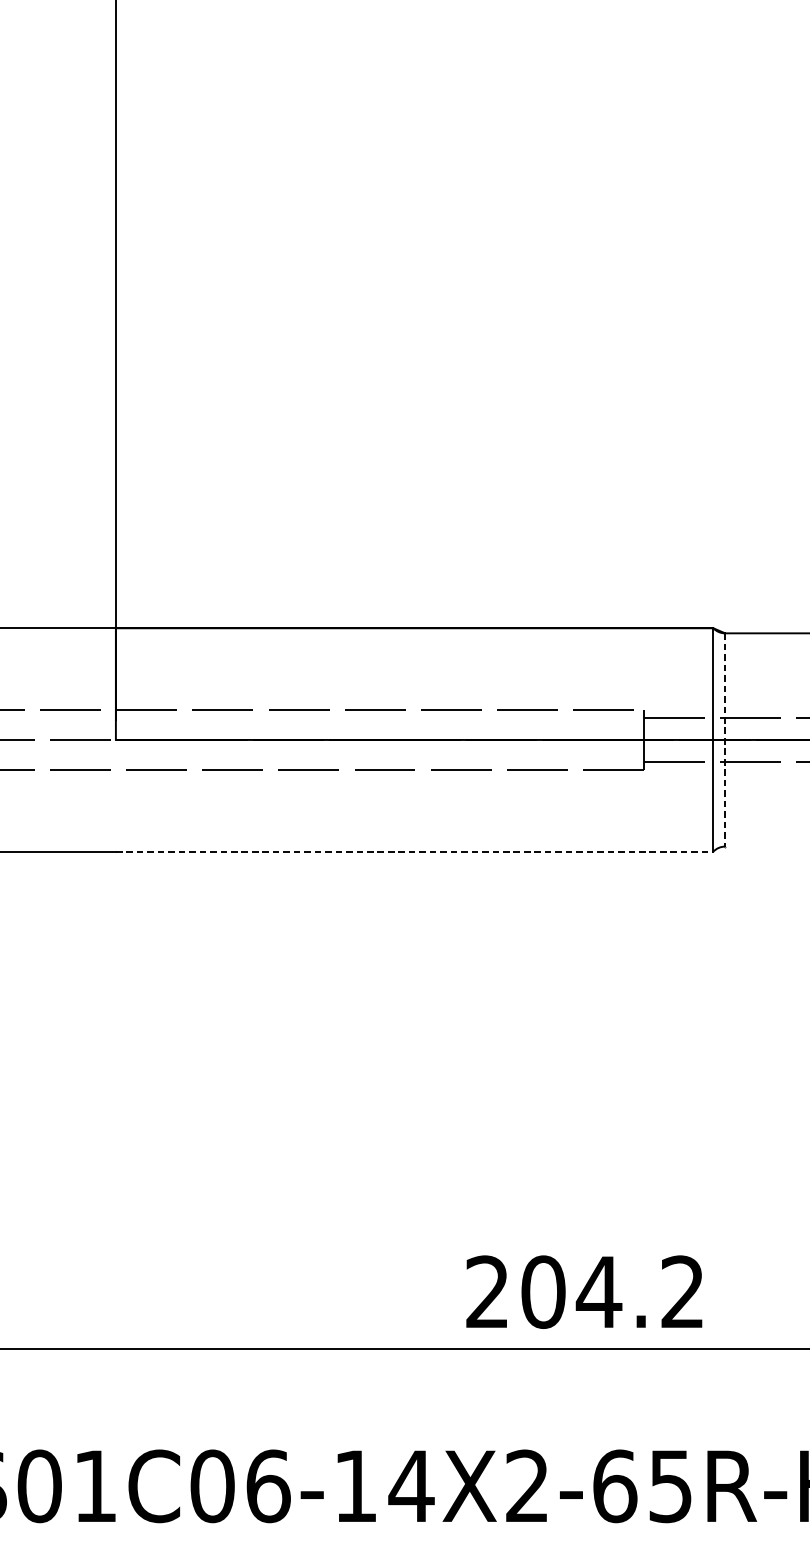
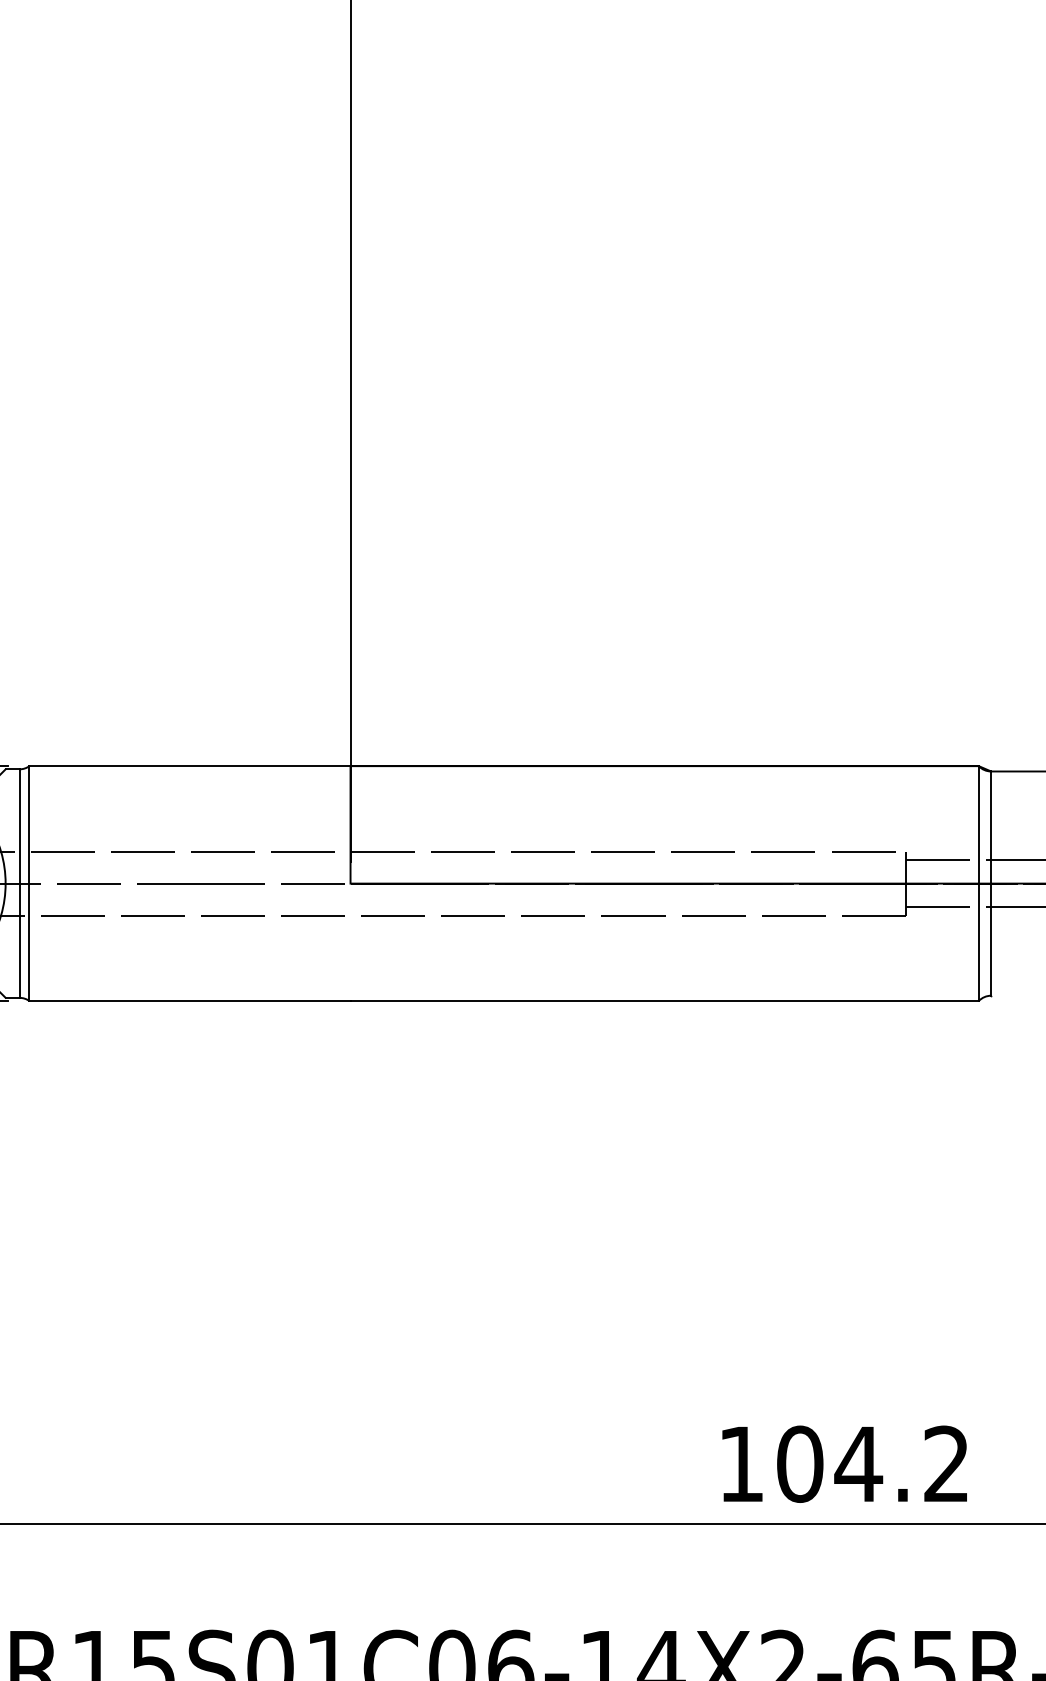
line: (725, 740) -> (991, 884), dashed -> solid
line: (415, 852) -> (665, 1001), dashed -> solid
text: (486, 1291) -> (740, 1463), 204.2 -> 104.2

